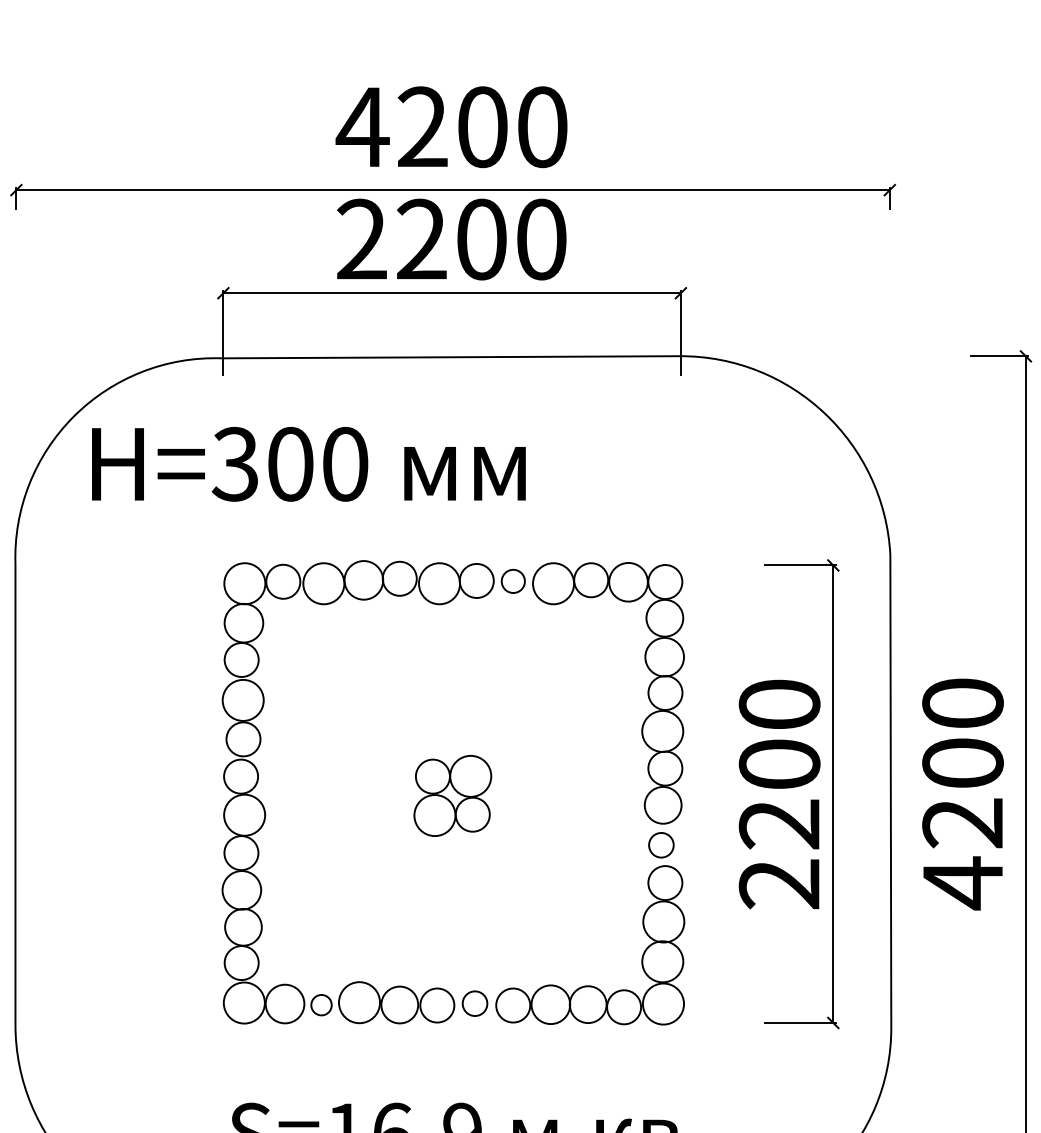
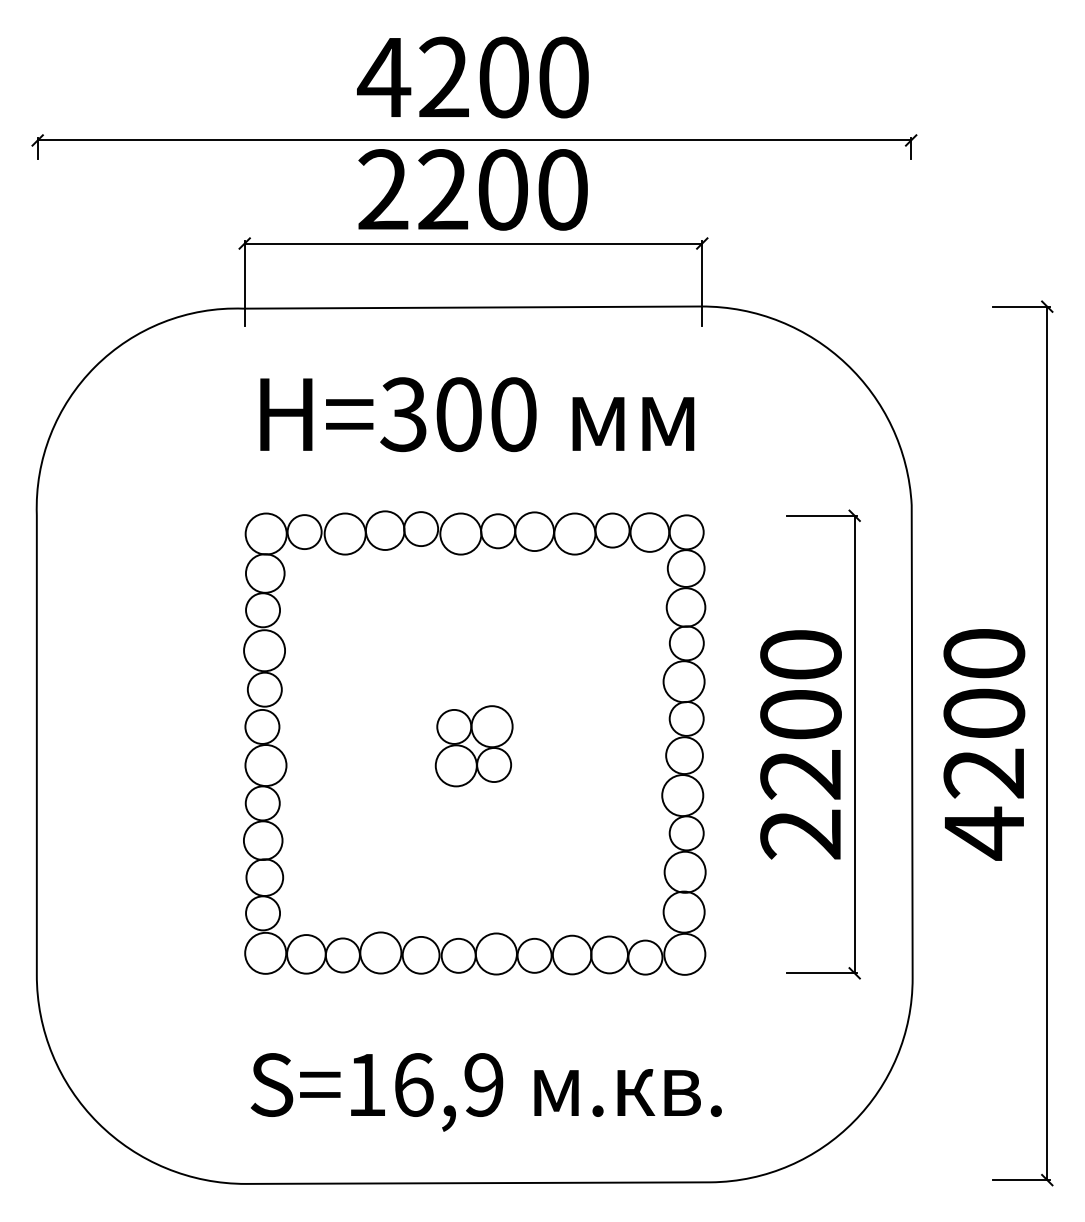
text: (309, 464) -> (477, 414), moved
circle: (513, 581) -> (534, 531), size x1.67
circle: (661, 845) -> (682, 795), size x1.67
circle: (474, 1003) -> (495, 953), size x1.67
circle: (321, 1005) -> (342, 955), size x1.67

